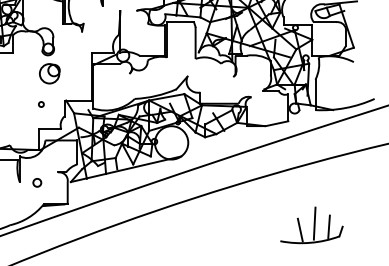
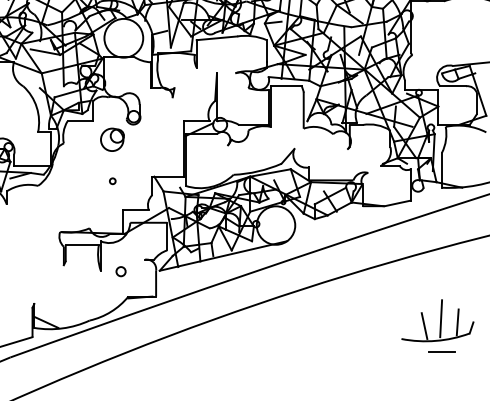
part: (49, 73) -> (112, 139), moved
circle: (41, 104) -> (112, 181), moved
line: (315, 252) -> (441, 351), added

